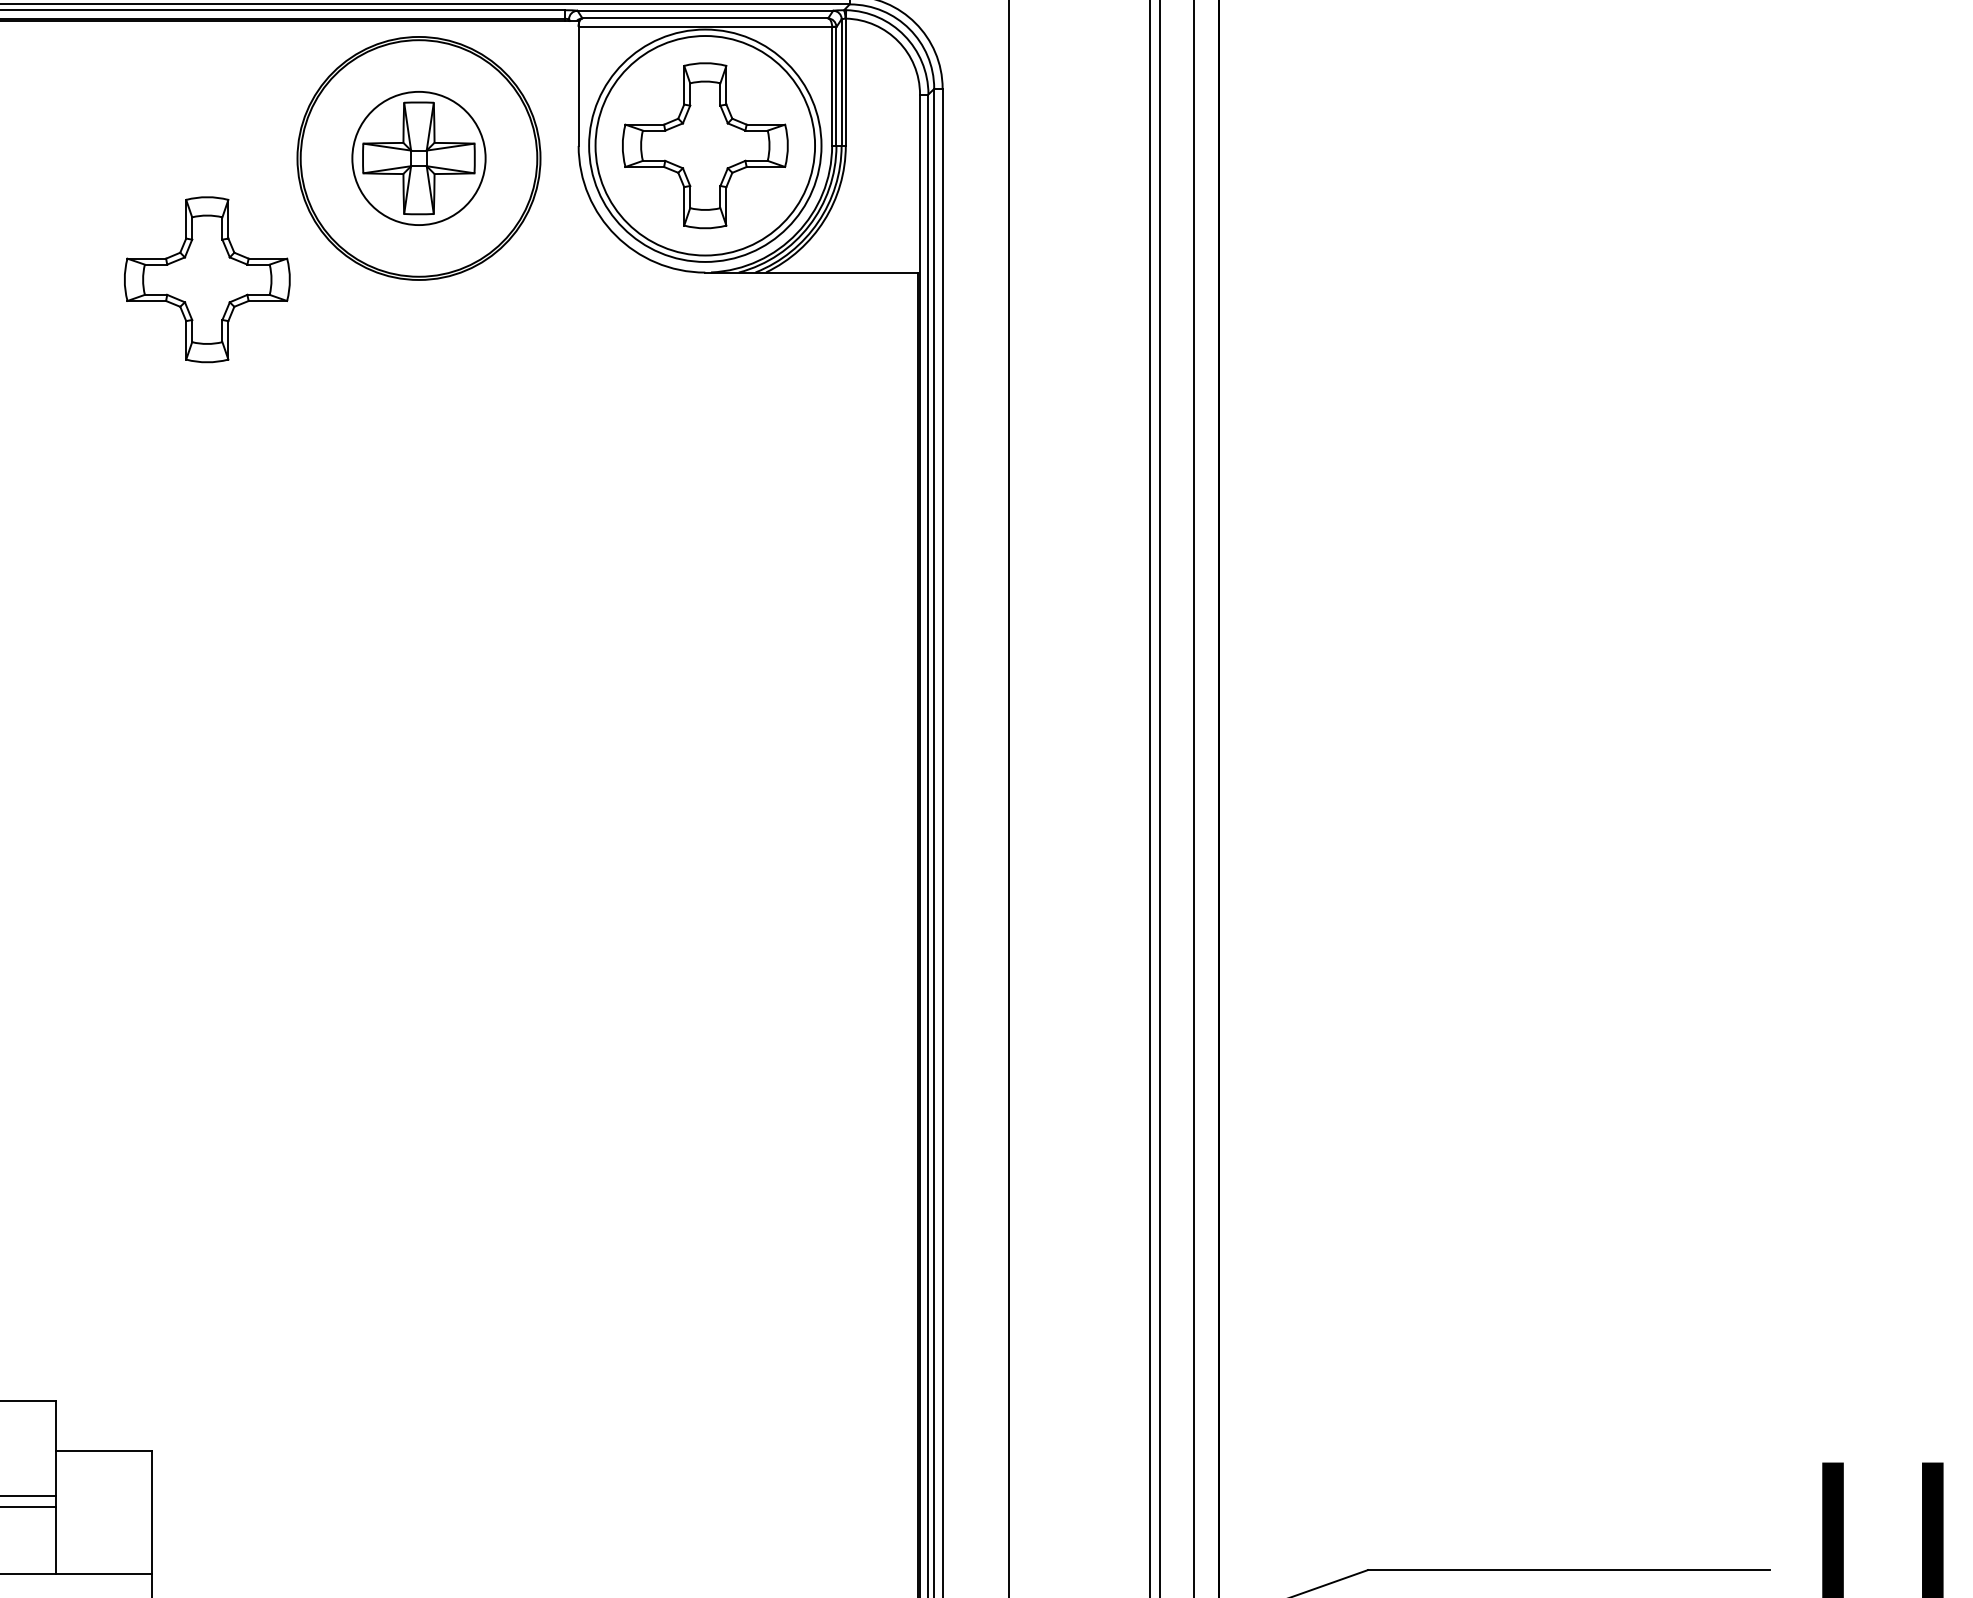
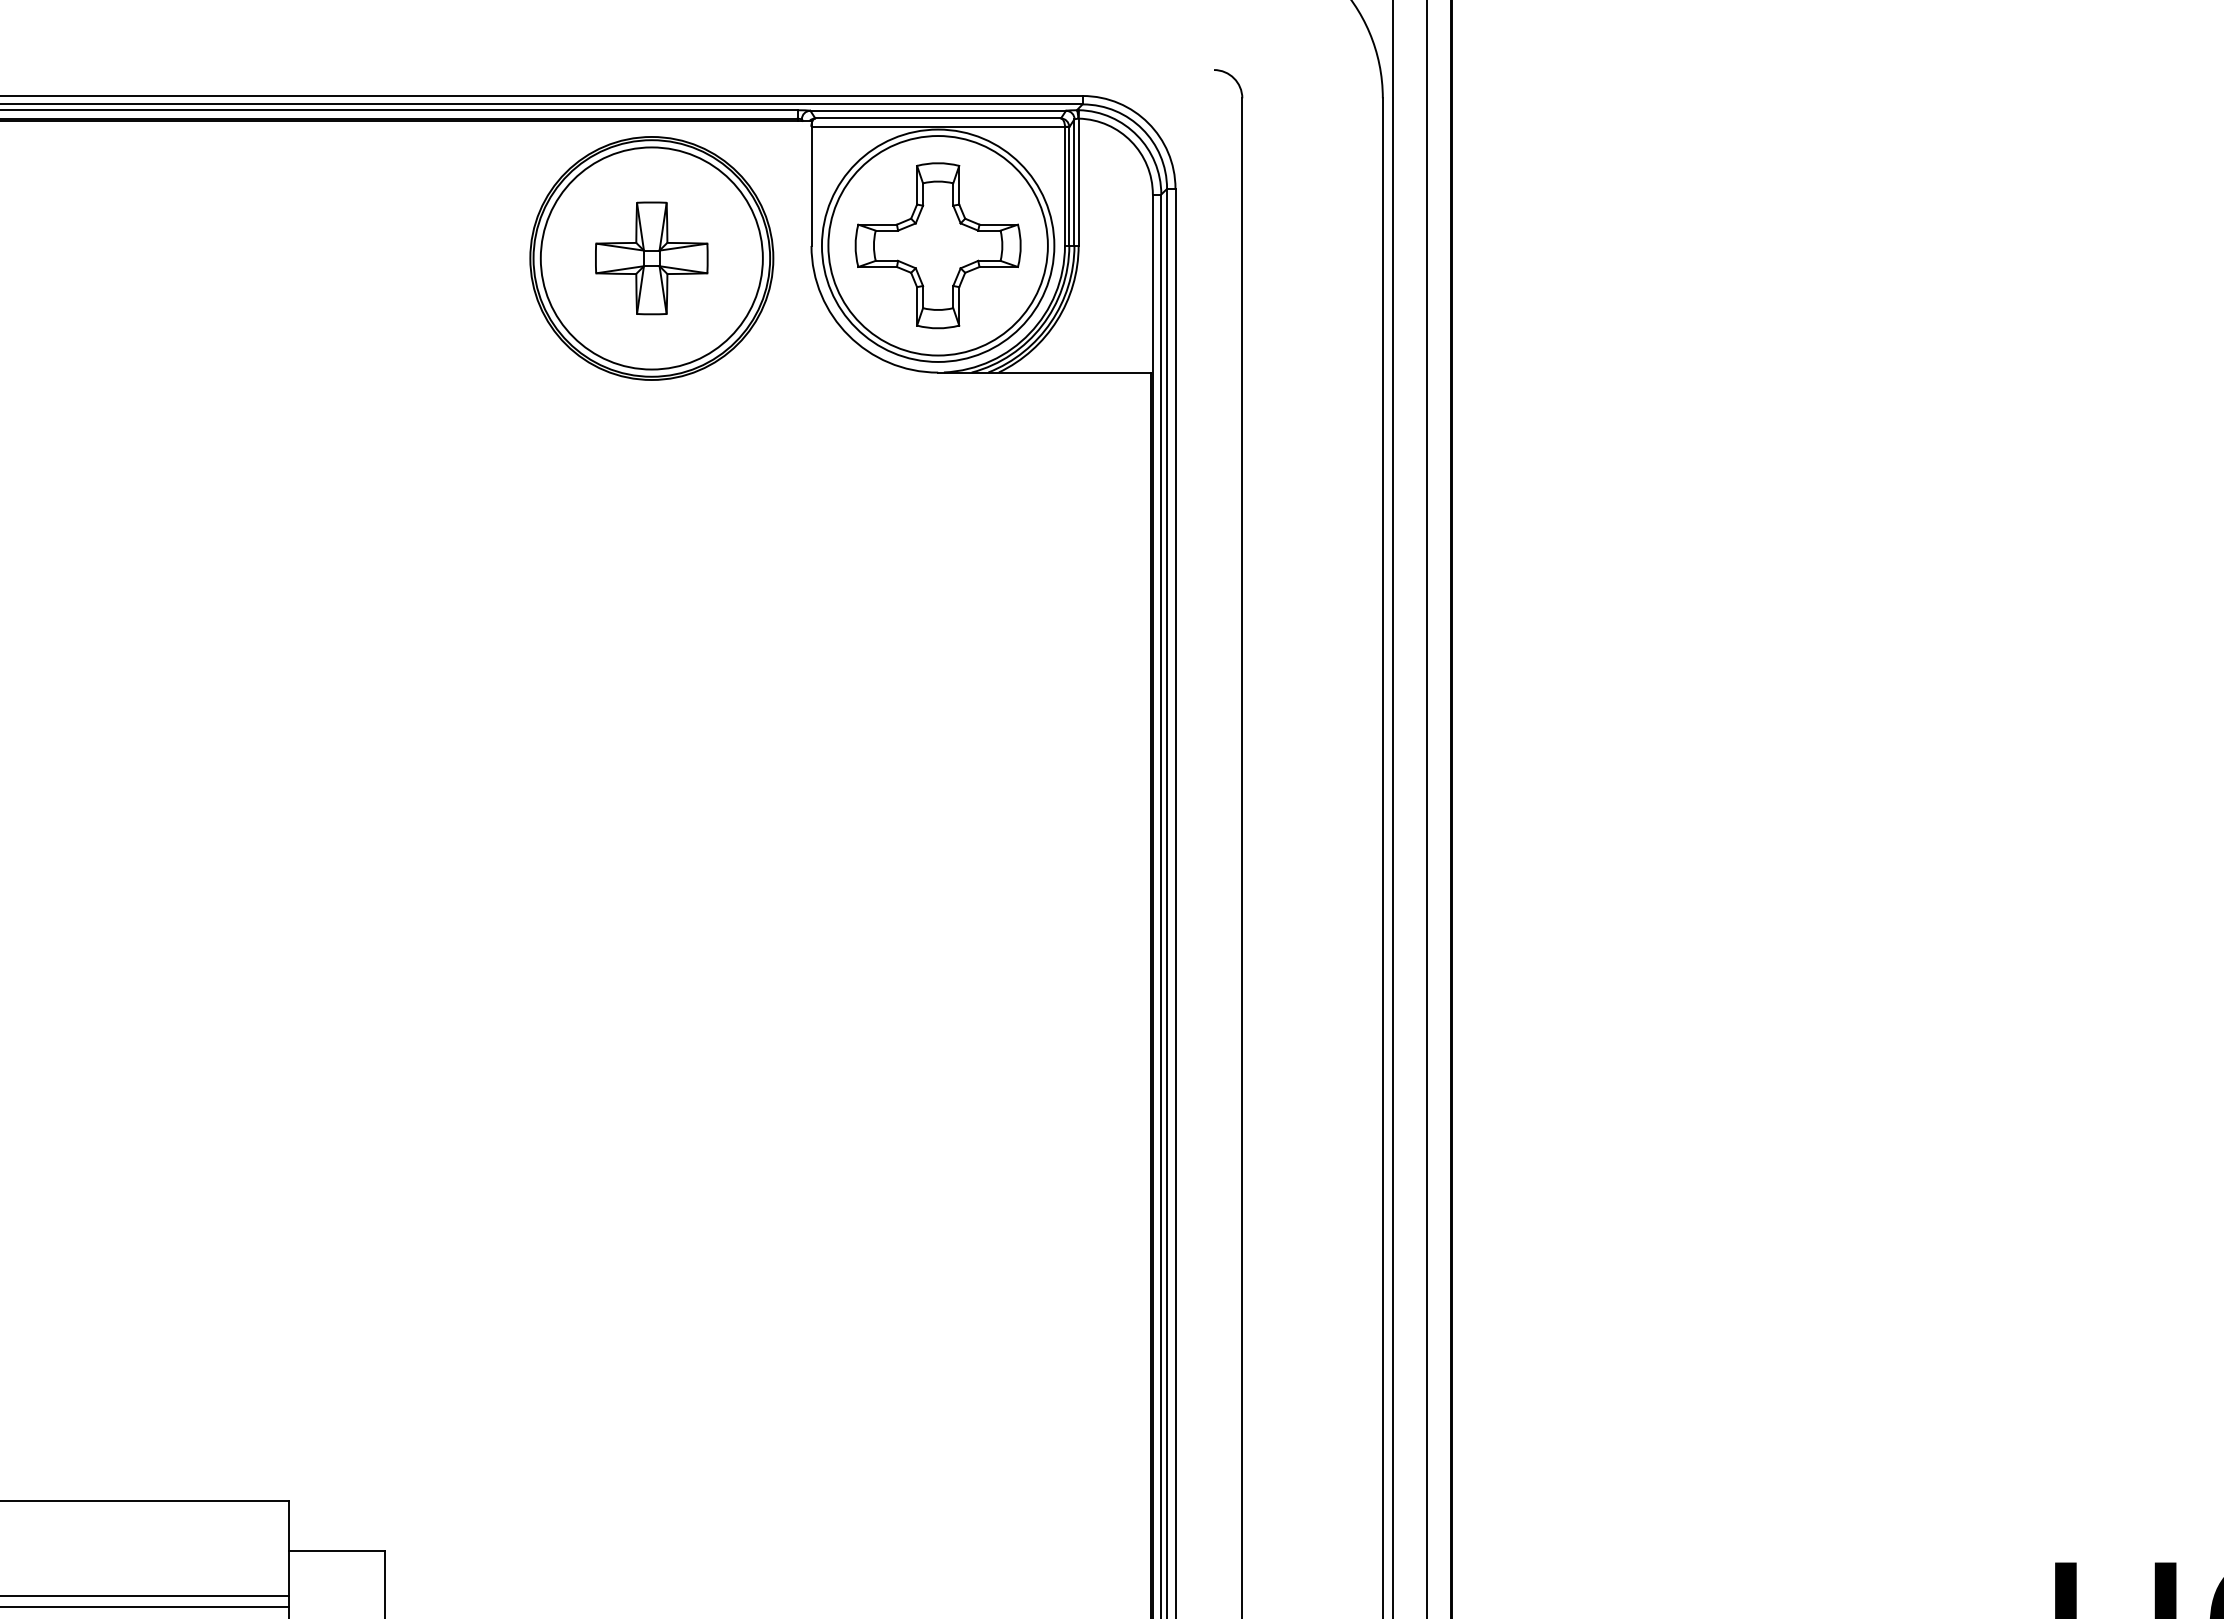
circle: (418, 158) -> (651, 258), size x1.67
part: (206, 279) -> (439, 379), removed

